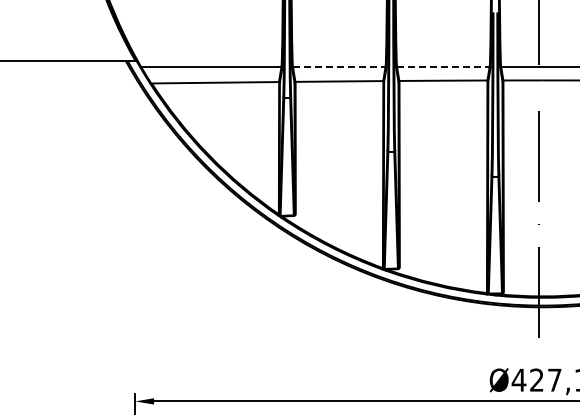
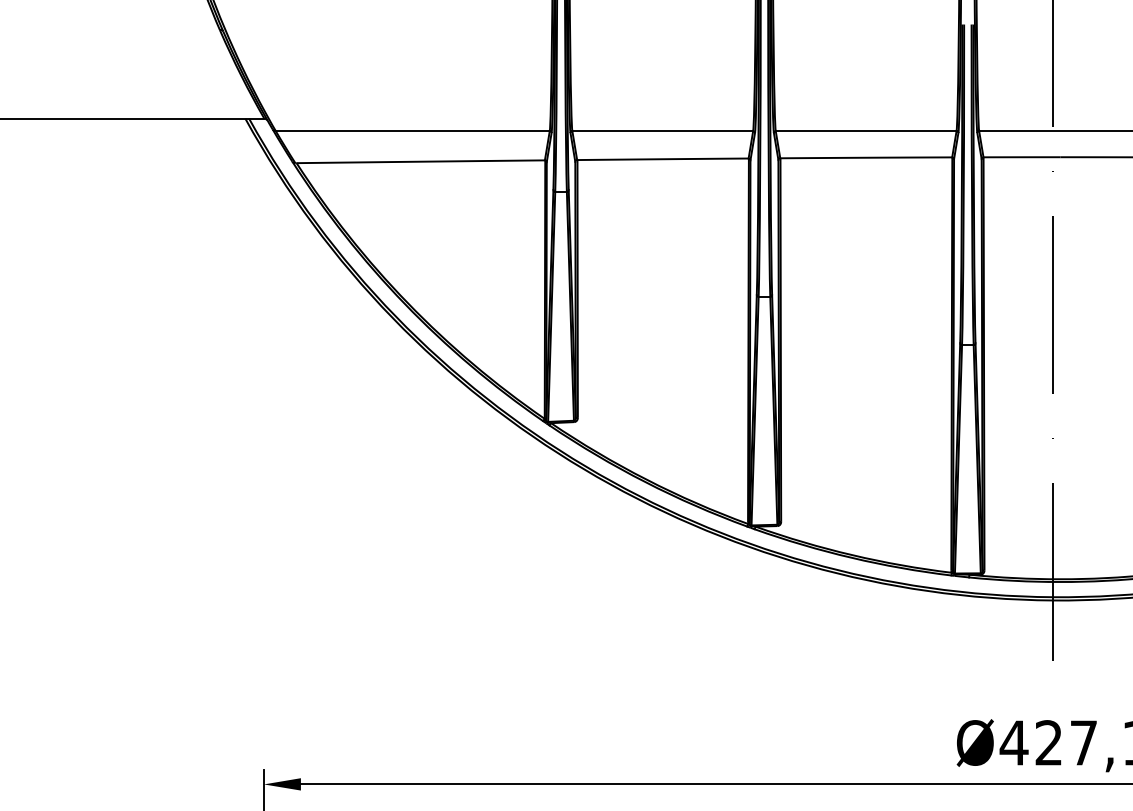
line: (339, 67) -> (663, 131), dashed -> solid
line: (443, 67) -> (866, 131), dashed -> solid

